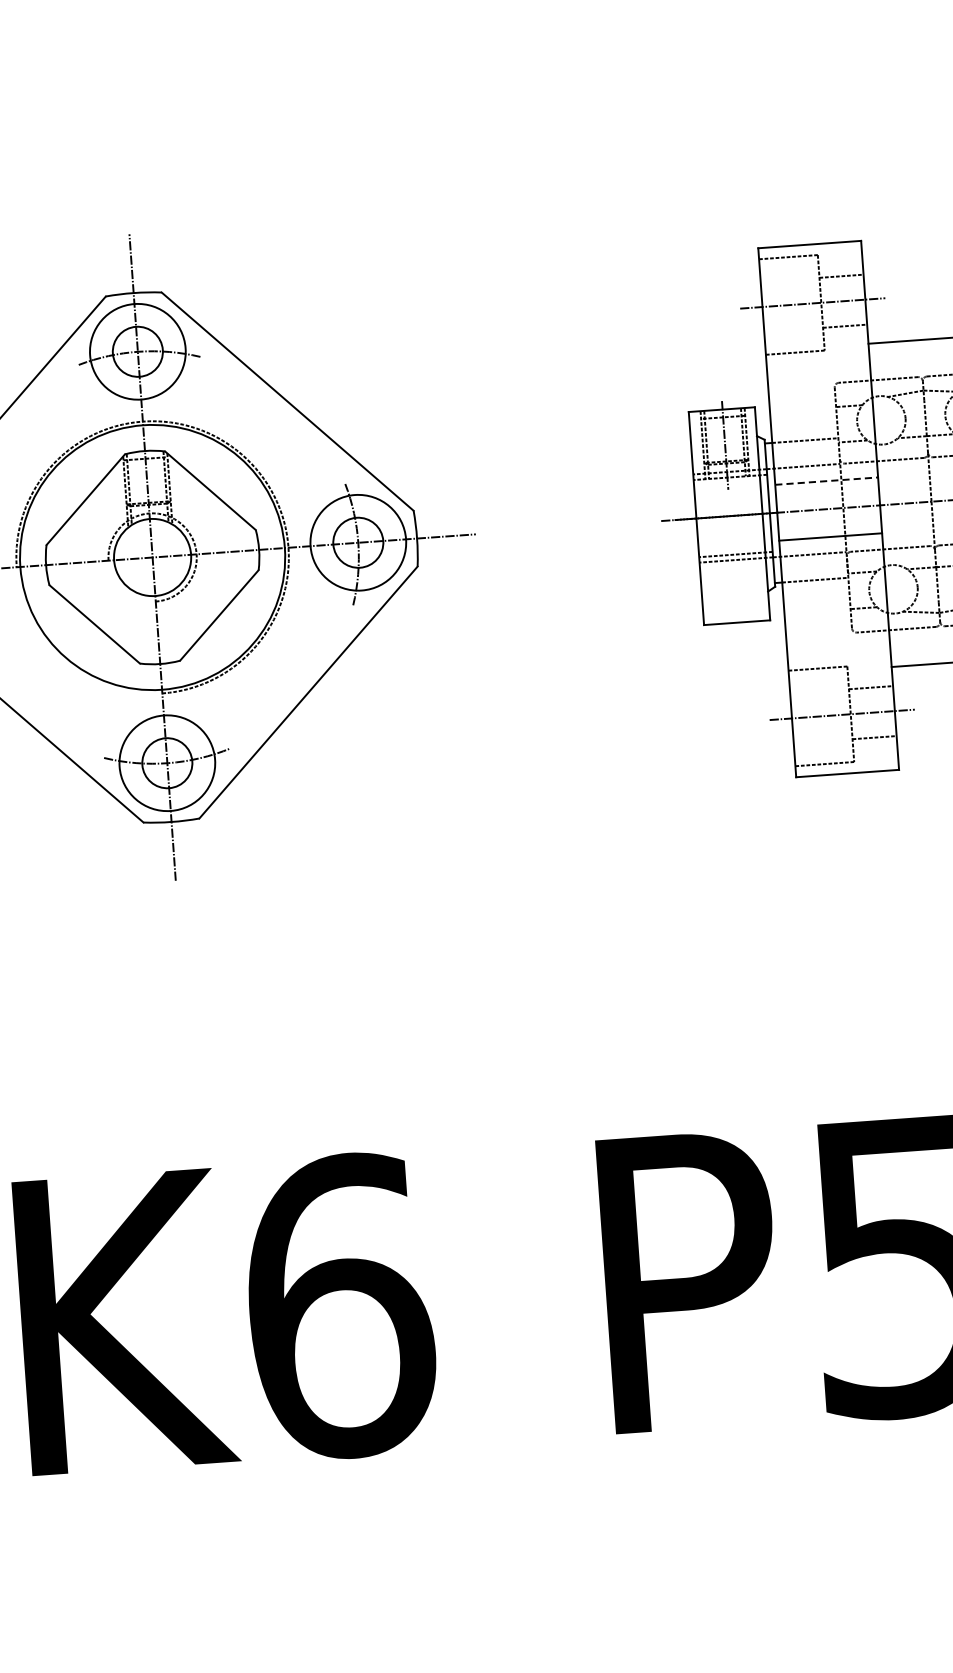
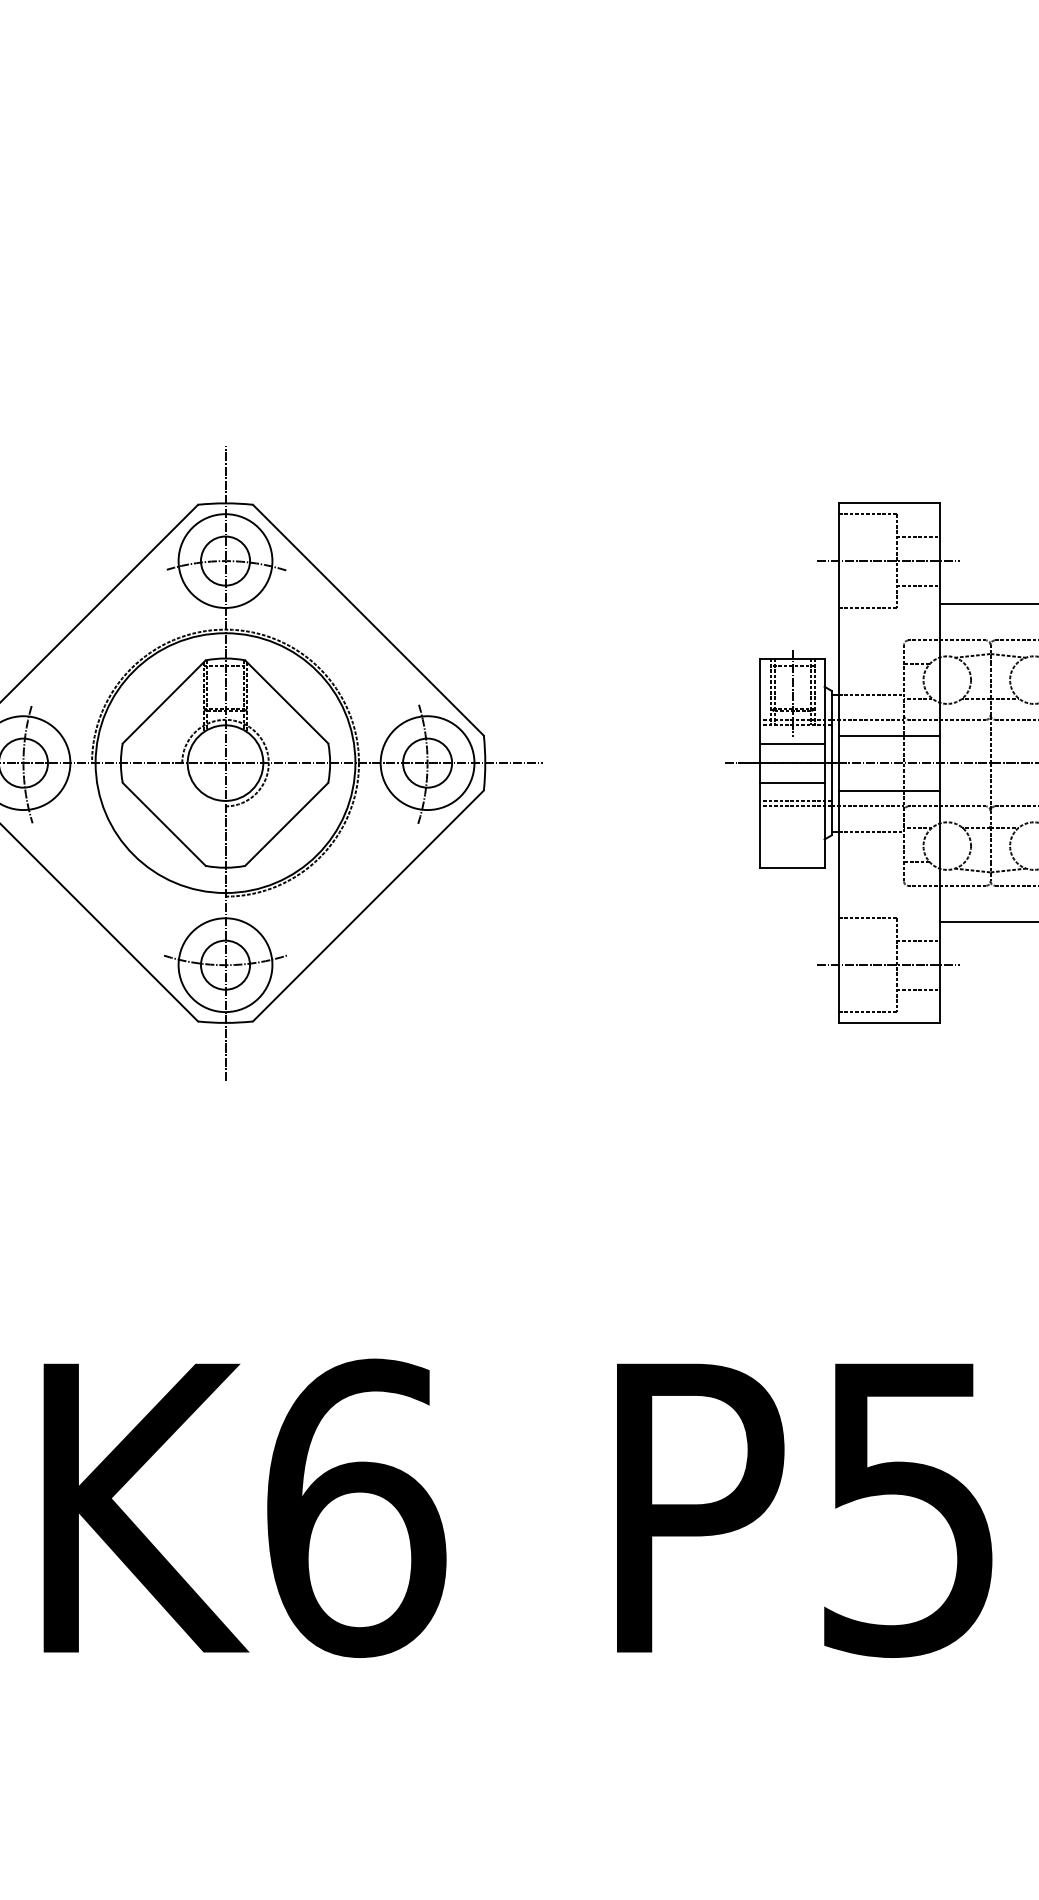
line: (826, 480) -> (889, 735), dashed -> solid
line: (727, 496) -> (791, 743), added
line: (730, 535) -> (791, 782), added

